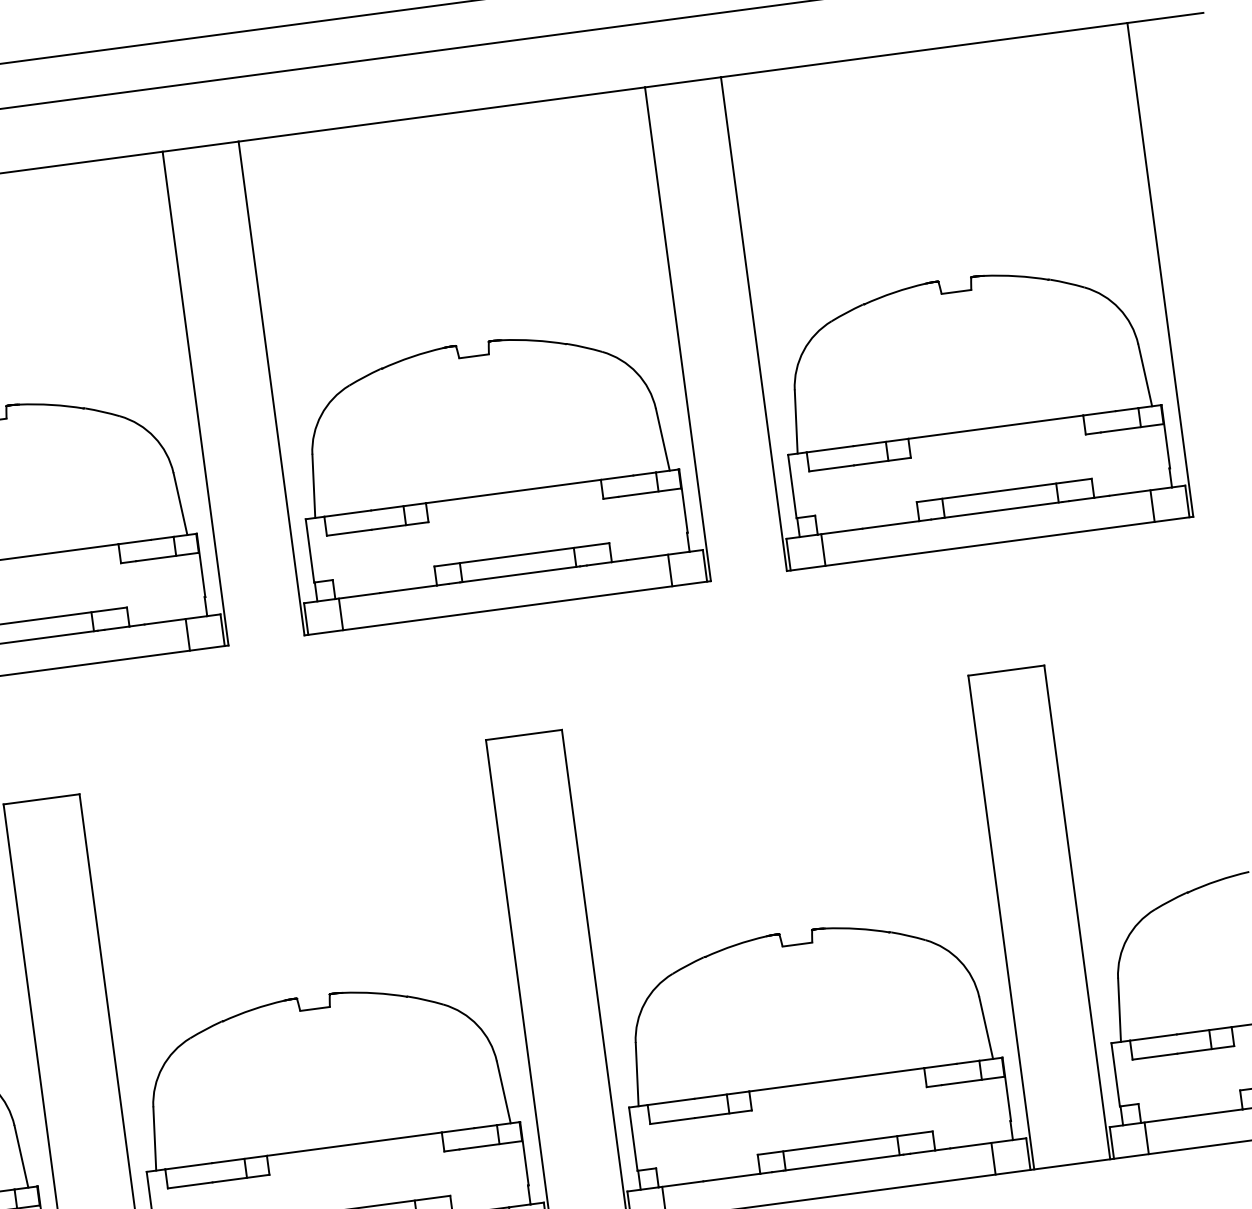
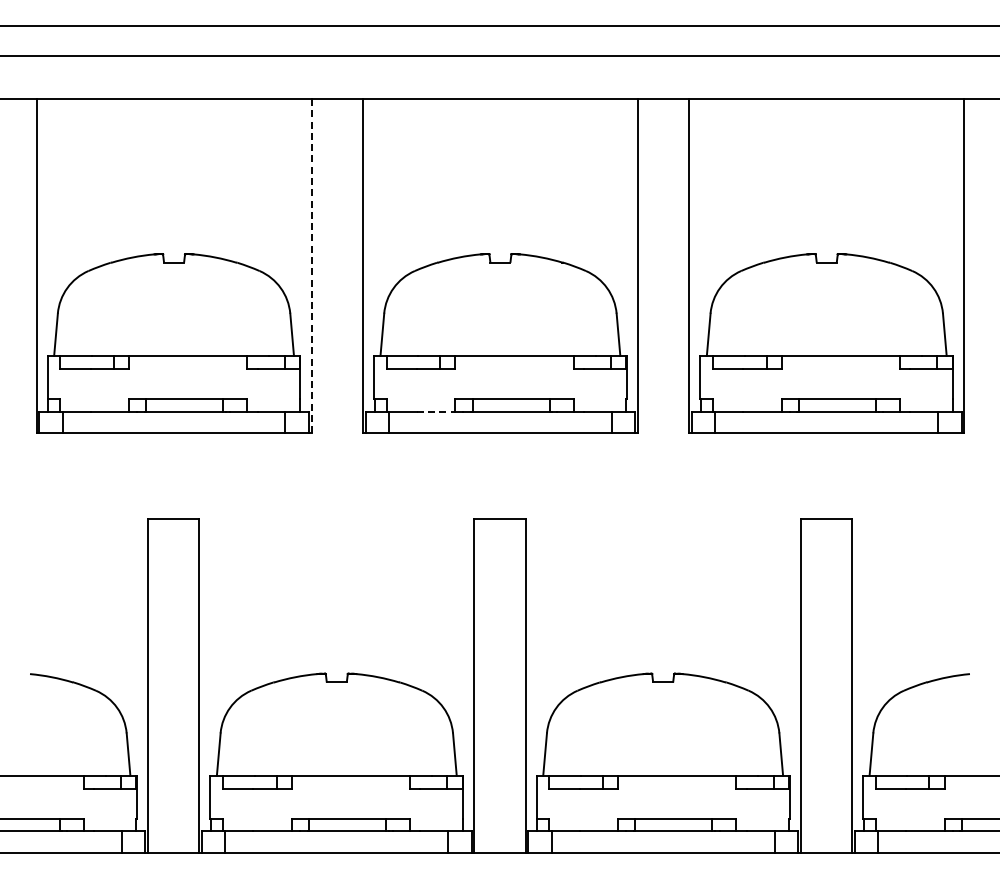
line: (195, 399) -> (311, 266), solid -> dashed
line: (408, 588) -> (436, 411), solid -> dashed

